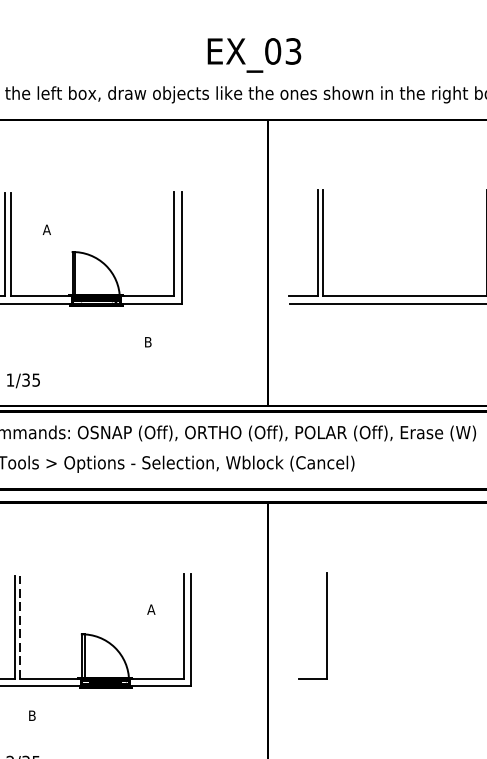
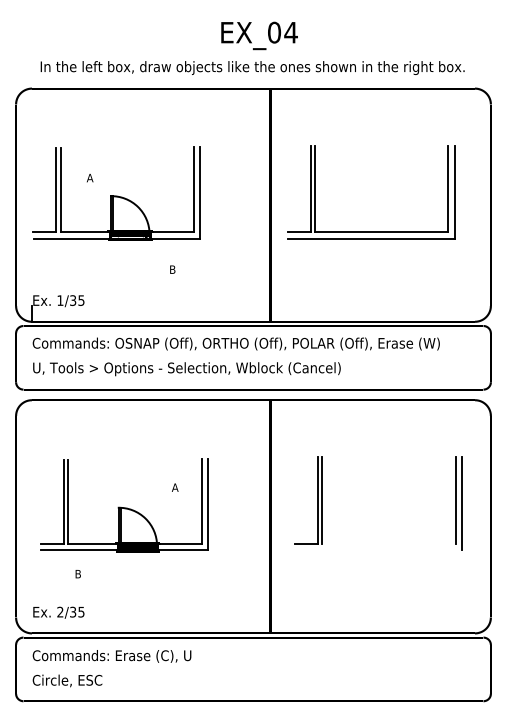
text: (292, 51) -> (290, 32), EX_03 -> EX_04
line: (332, 625) -> (322, 500), added
line: (20, 626) -> (68, 501), dashed -> solid

